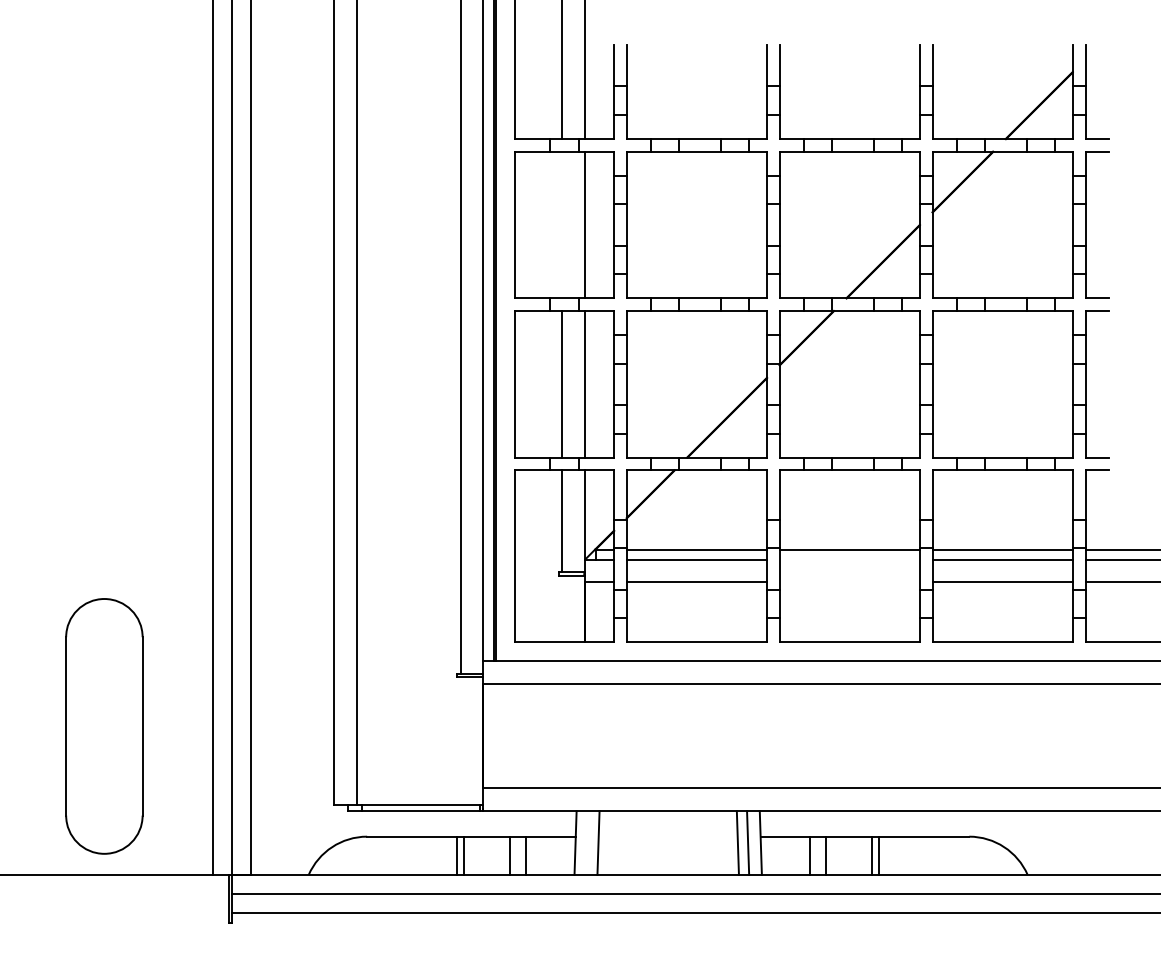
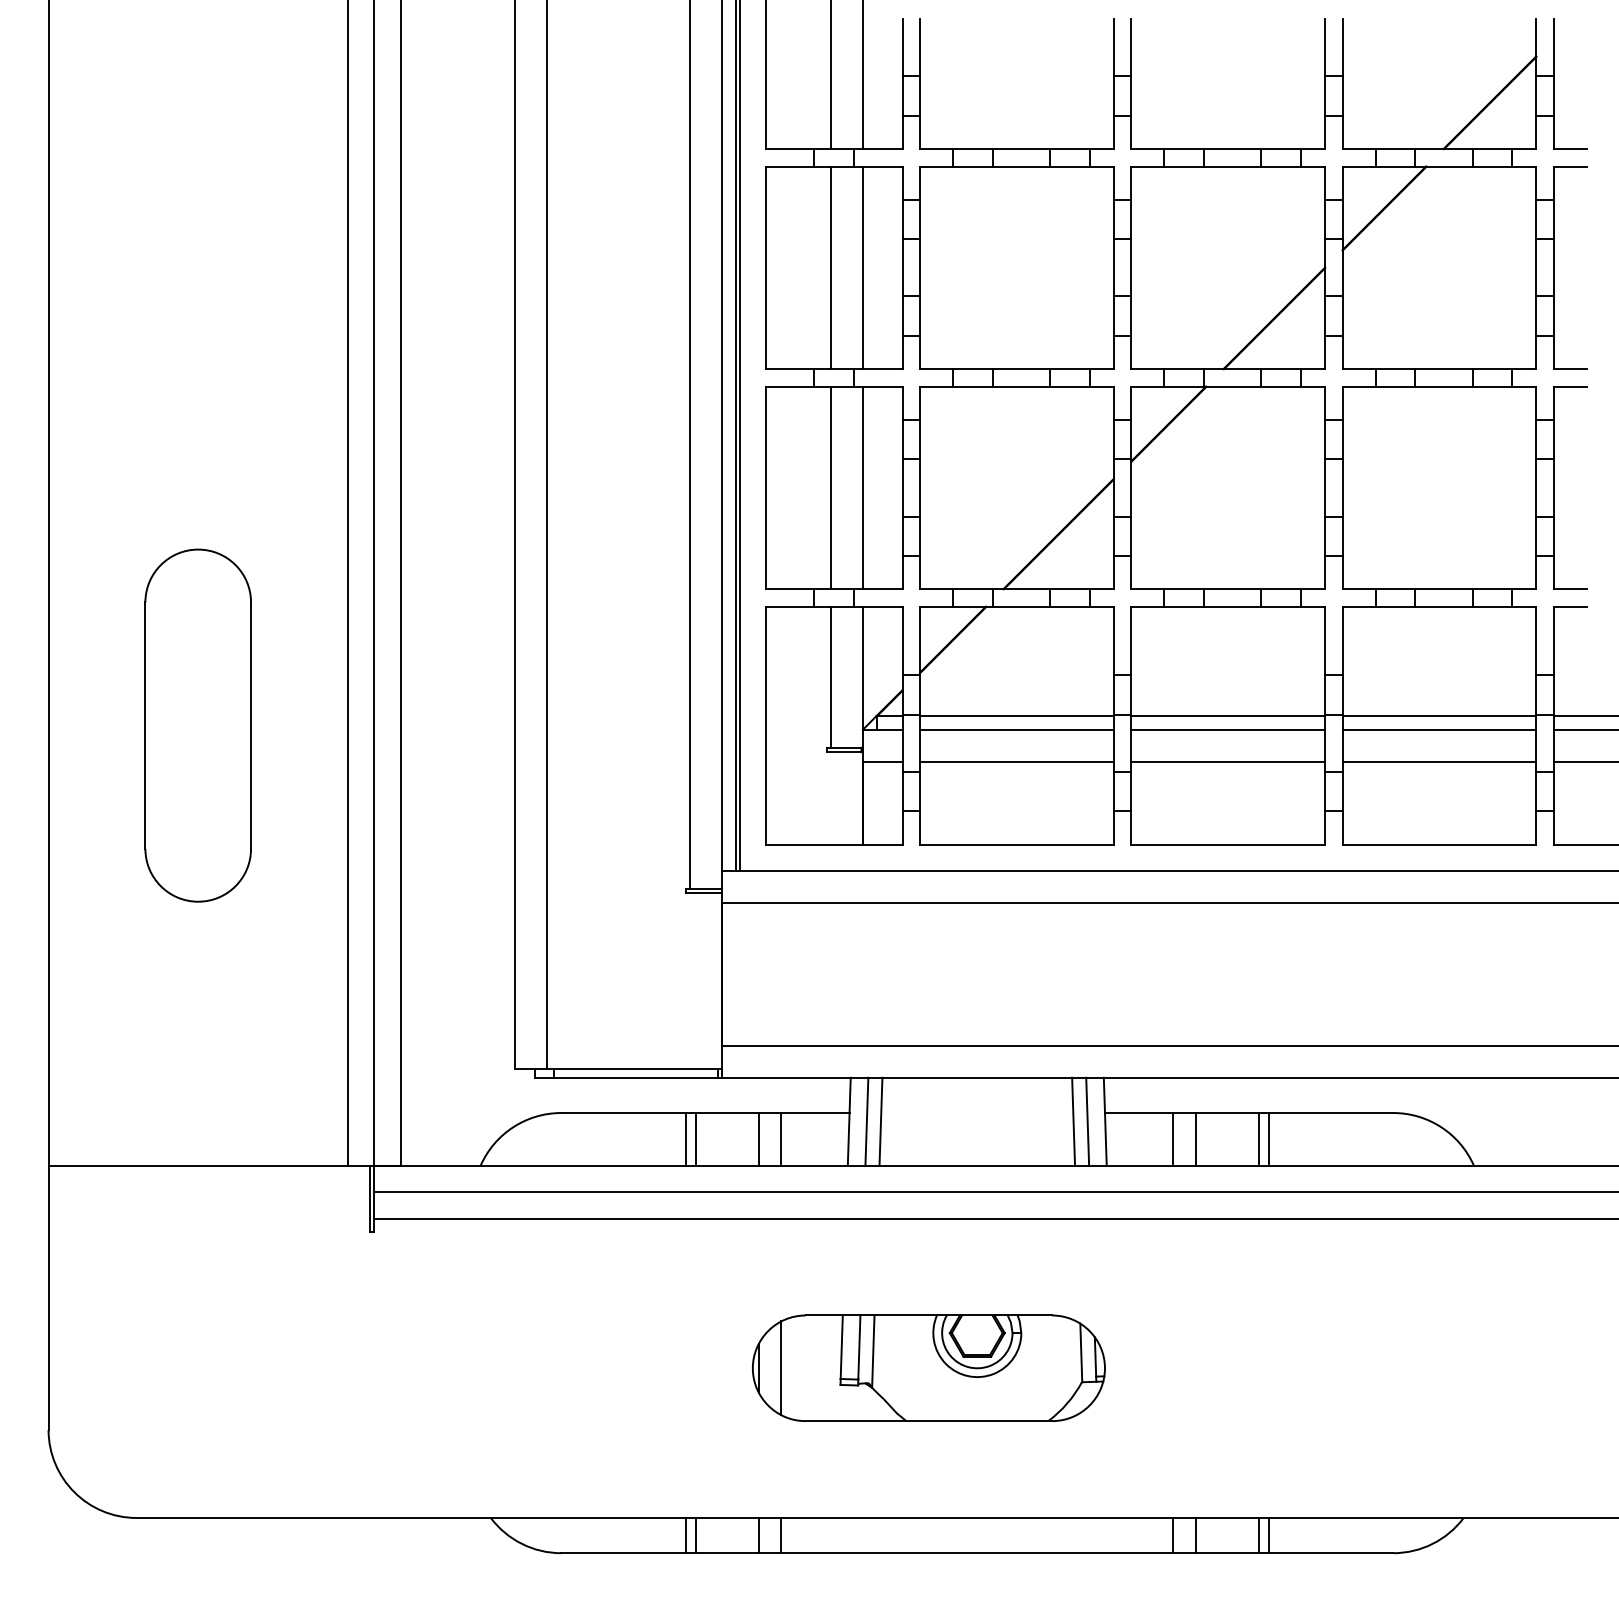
line: (562, 224) -> (831, 267), added
line: (850, 559) -> (1228, 730), added
line: (850, 582) -> (1228, 761), added
part: (103, 726) -> (197, 725), moved
line: (588, 842) -> (866, 1121), added

